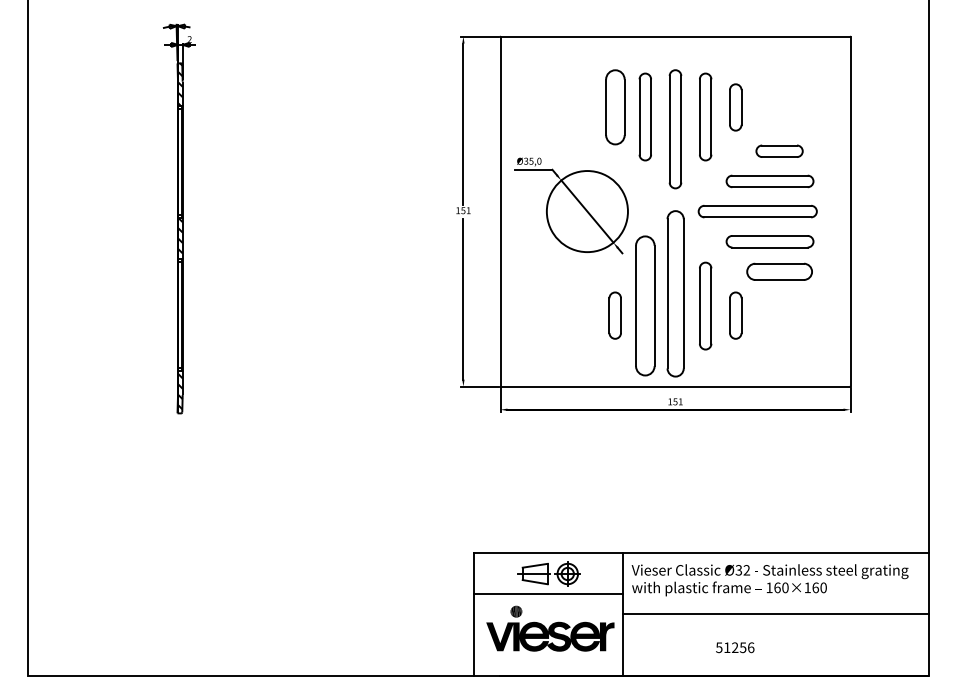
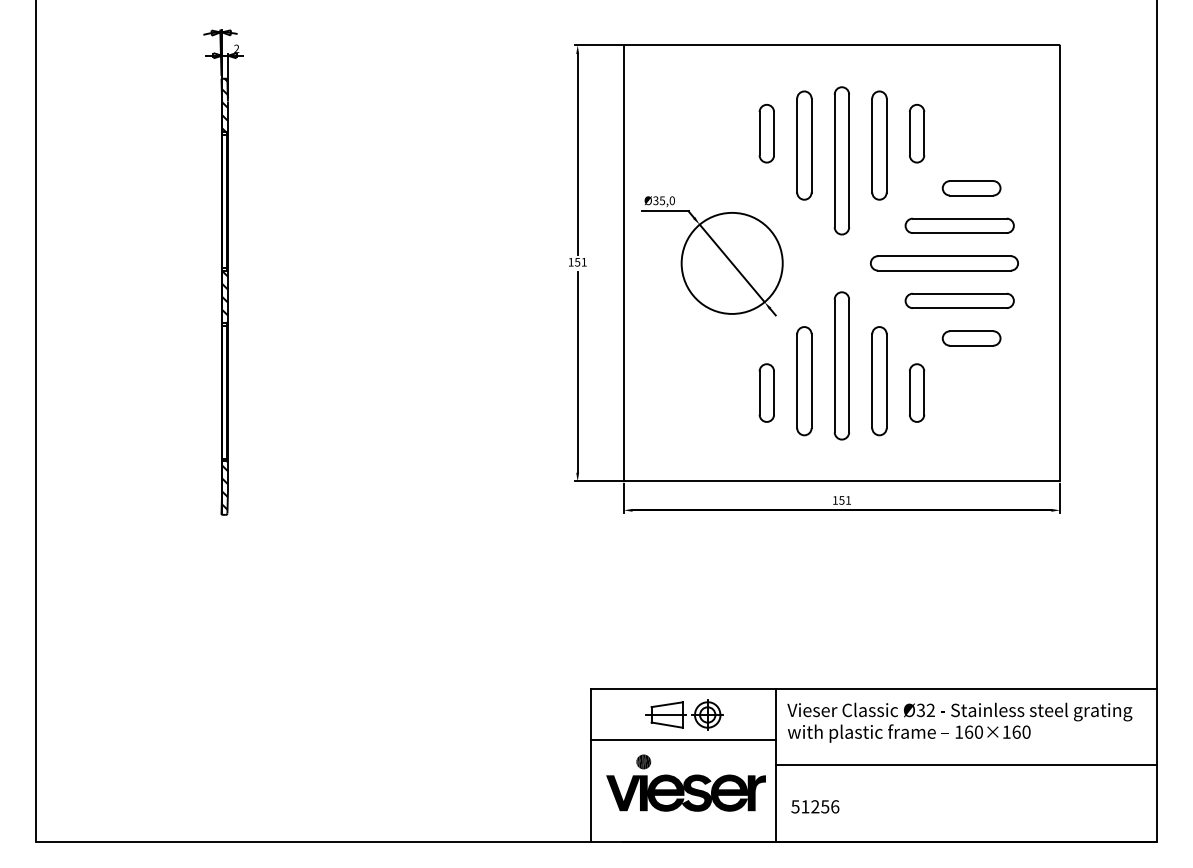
part: (614, 107) -> (766, 133), size x0.62
part: (779, 271) -> (971, 338), size x0.71
part: (675, 293) -> (841, 365), size x0.71
part: (645, 306) -> (804, 381), size x0.62
text: (735, 647) -> (815, 806), moved

